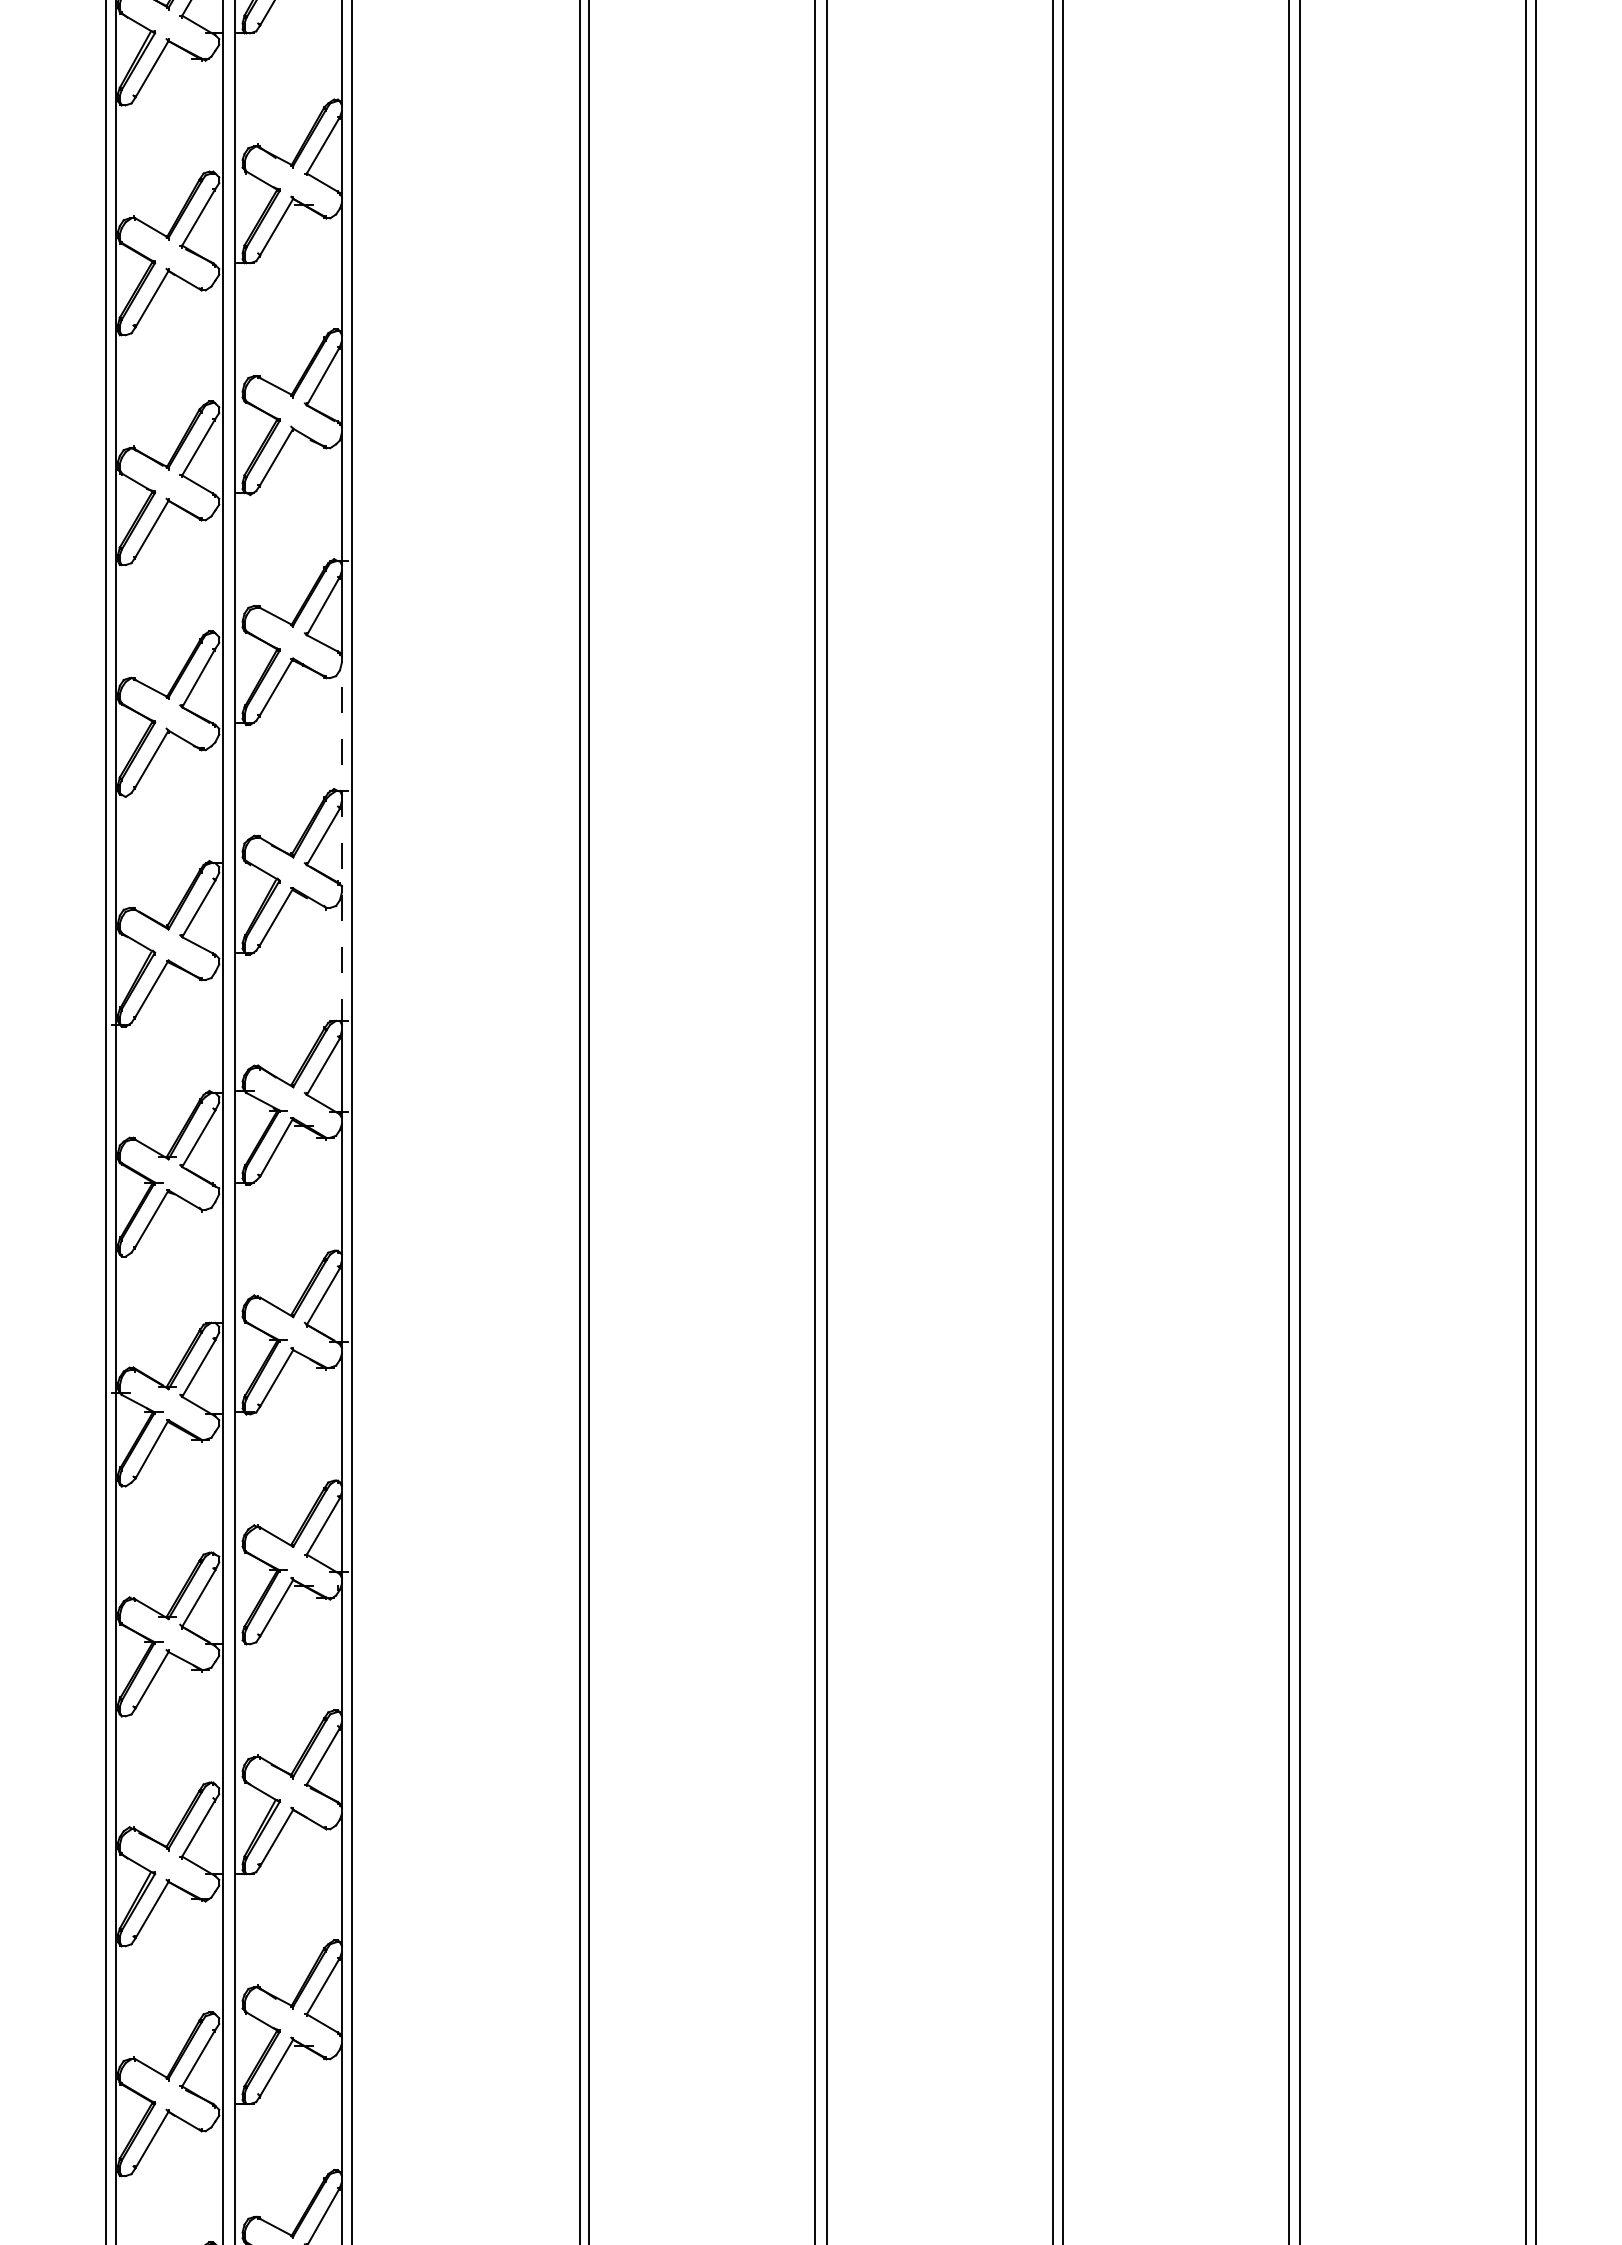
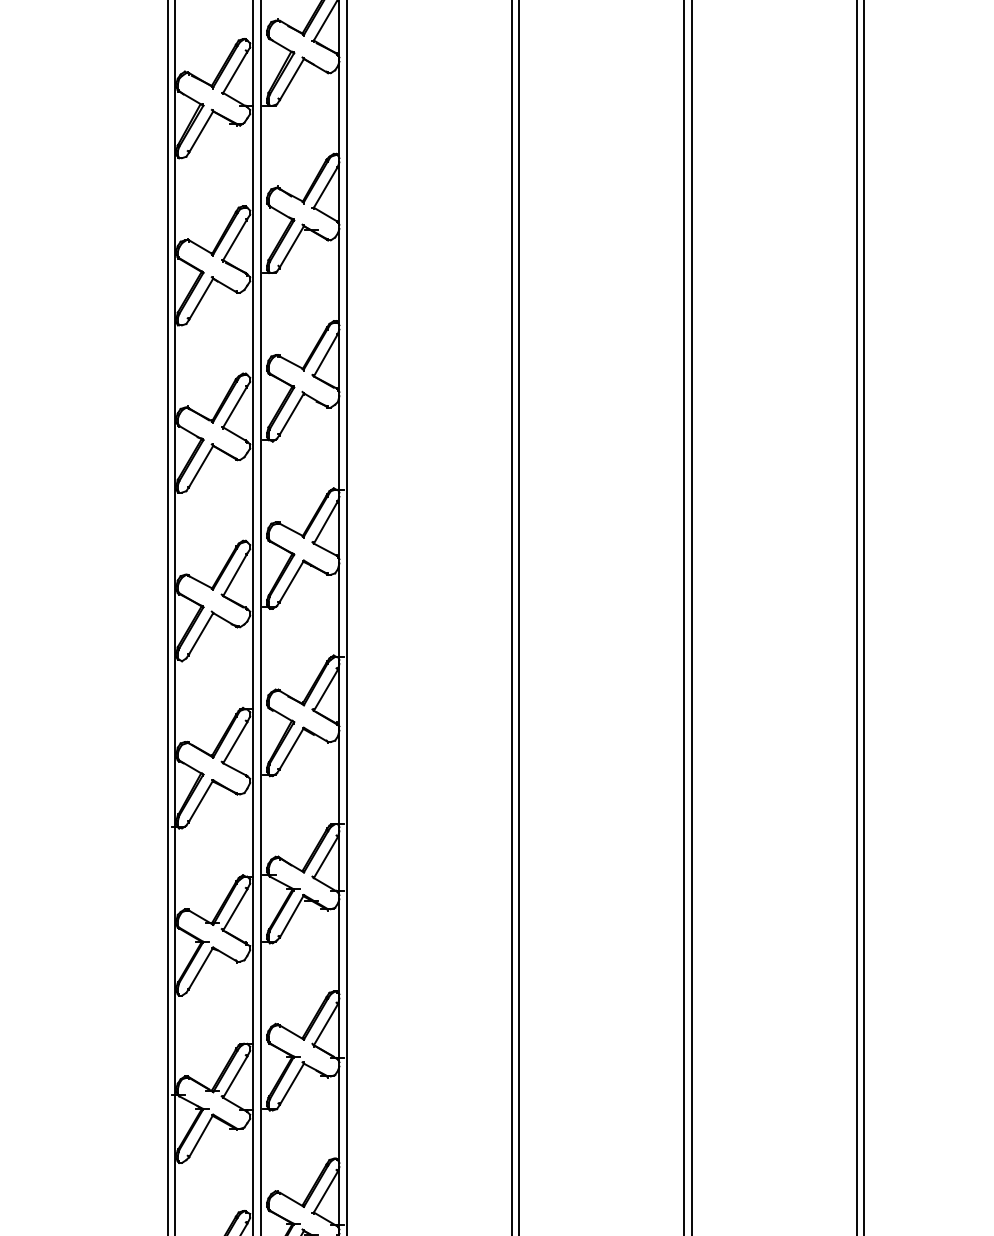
line: (341, 843) -> (339, 695), dashed -> solid

